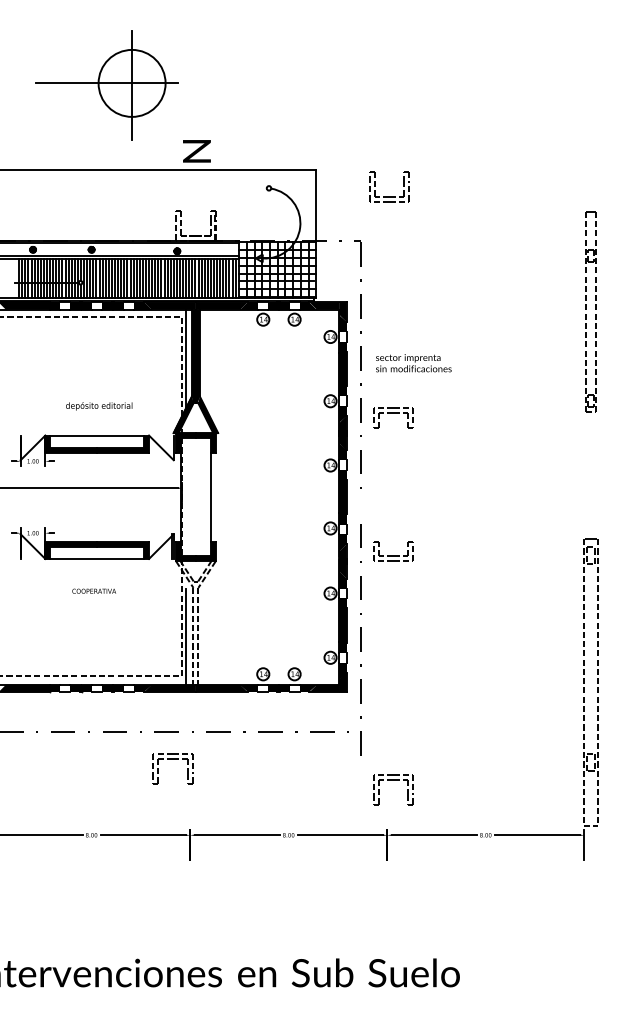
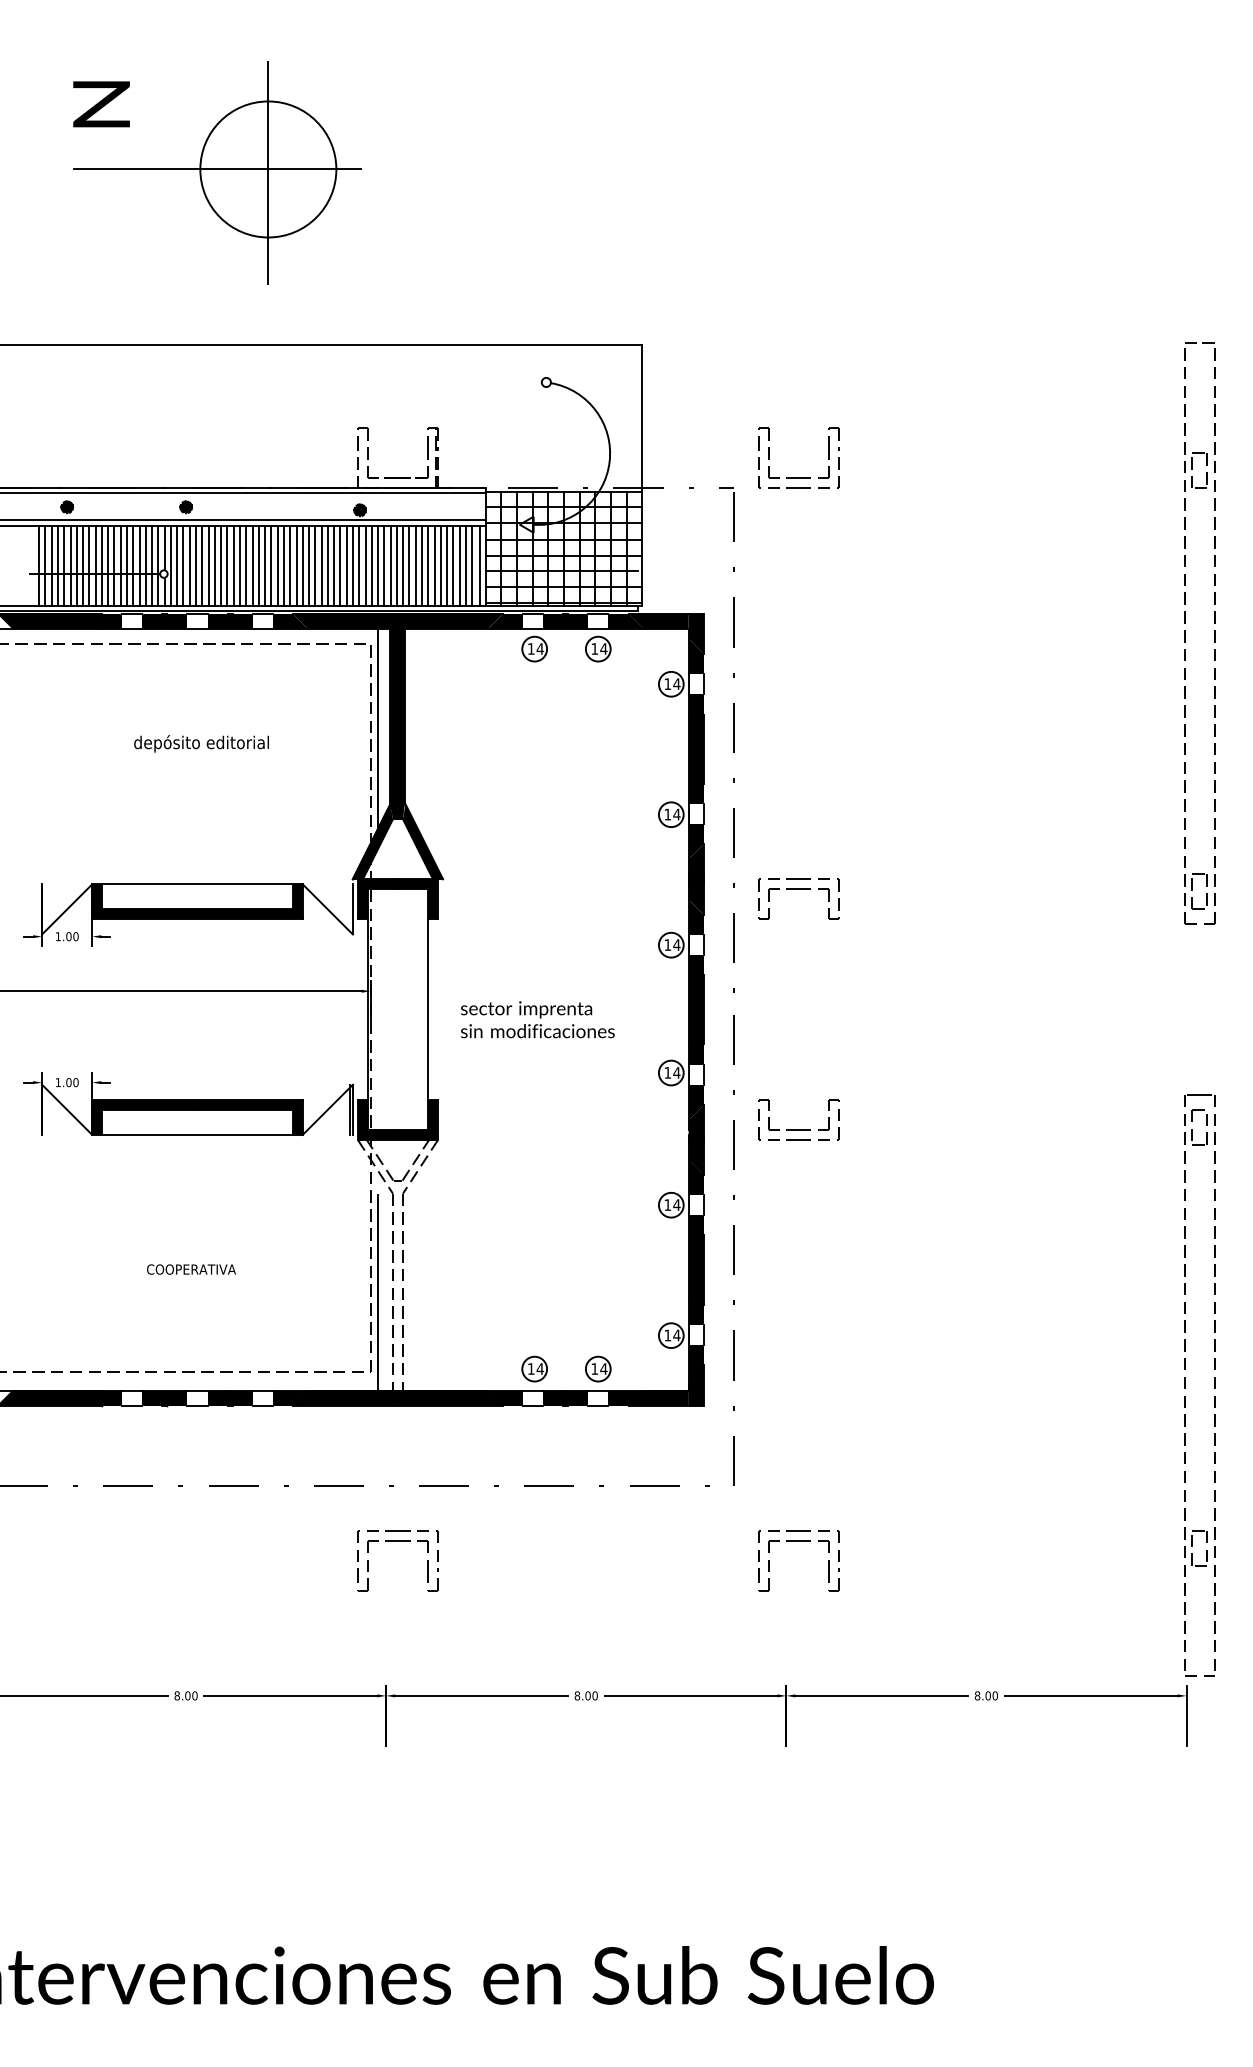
text: (196, 151) -> (100, 104), moved
part: (389, 196) -> (799, 478), moved
part: (590, 311) -> (1199, 632), size x1.43
text: (413, 363) -> (537, 1020), moved
text: (99, 406) -> (202, 744), moved
part: (393, 417) -> (799, 898), moved
text: (93, 590) -> (189, 1267), moved
line: (360, 639) -> (732, 1249), moved
part: (172, 759) -> (397, 1542), moved
part: (393, 780) -> (799, 1542), moved

